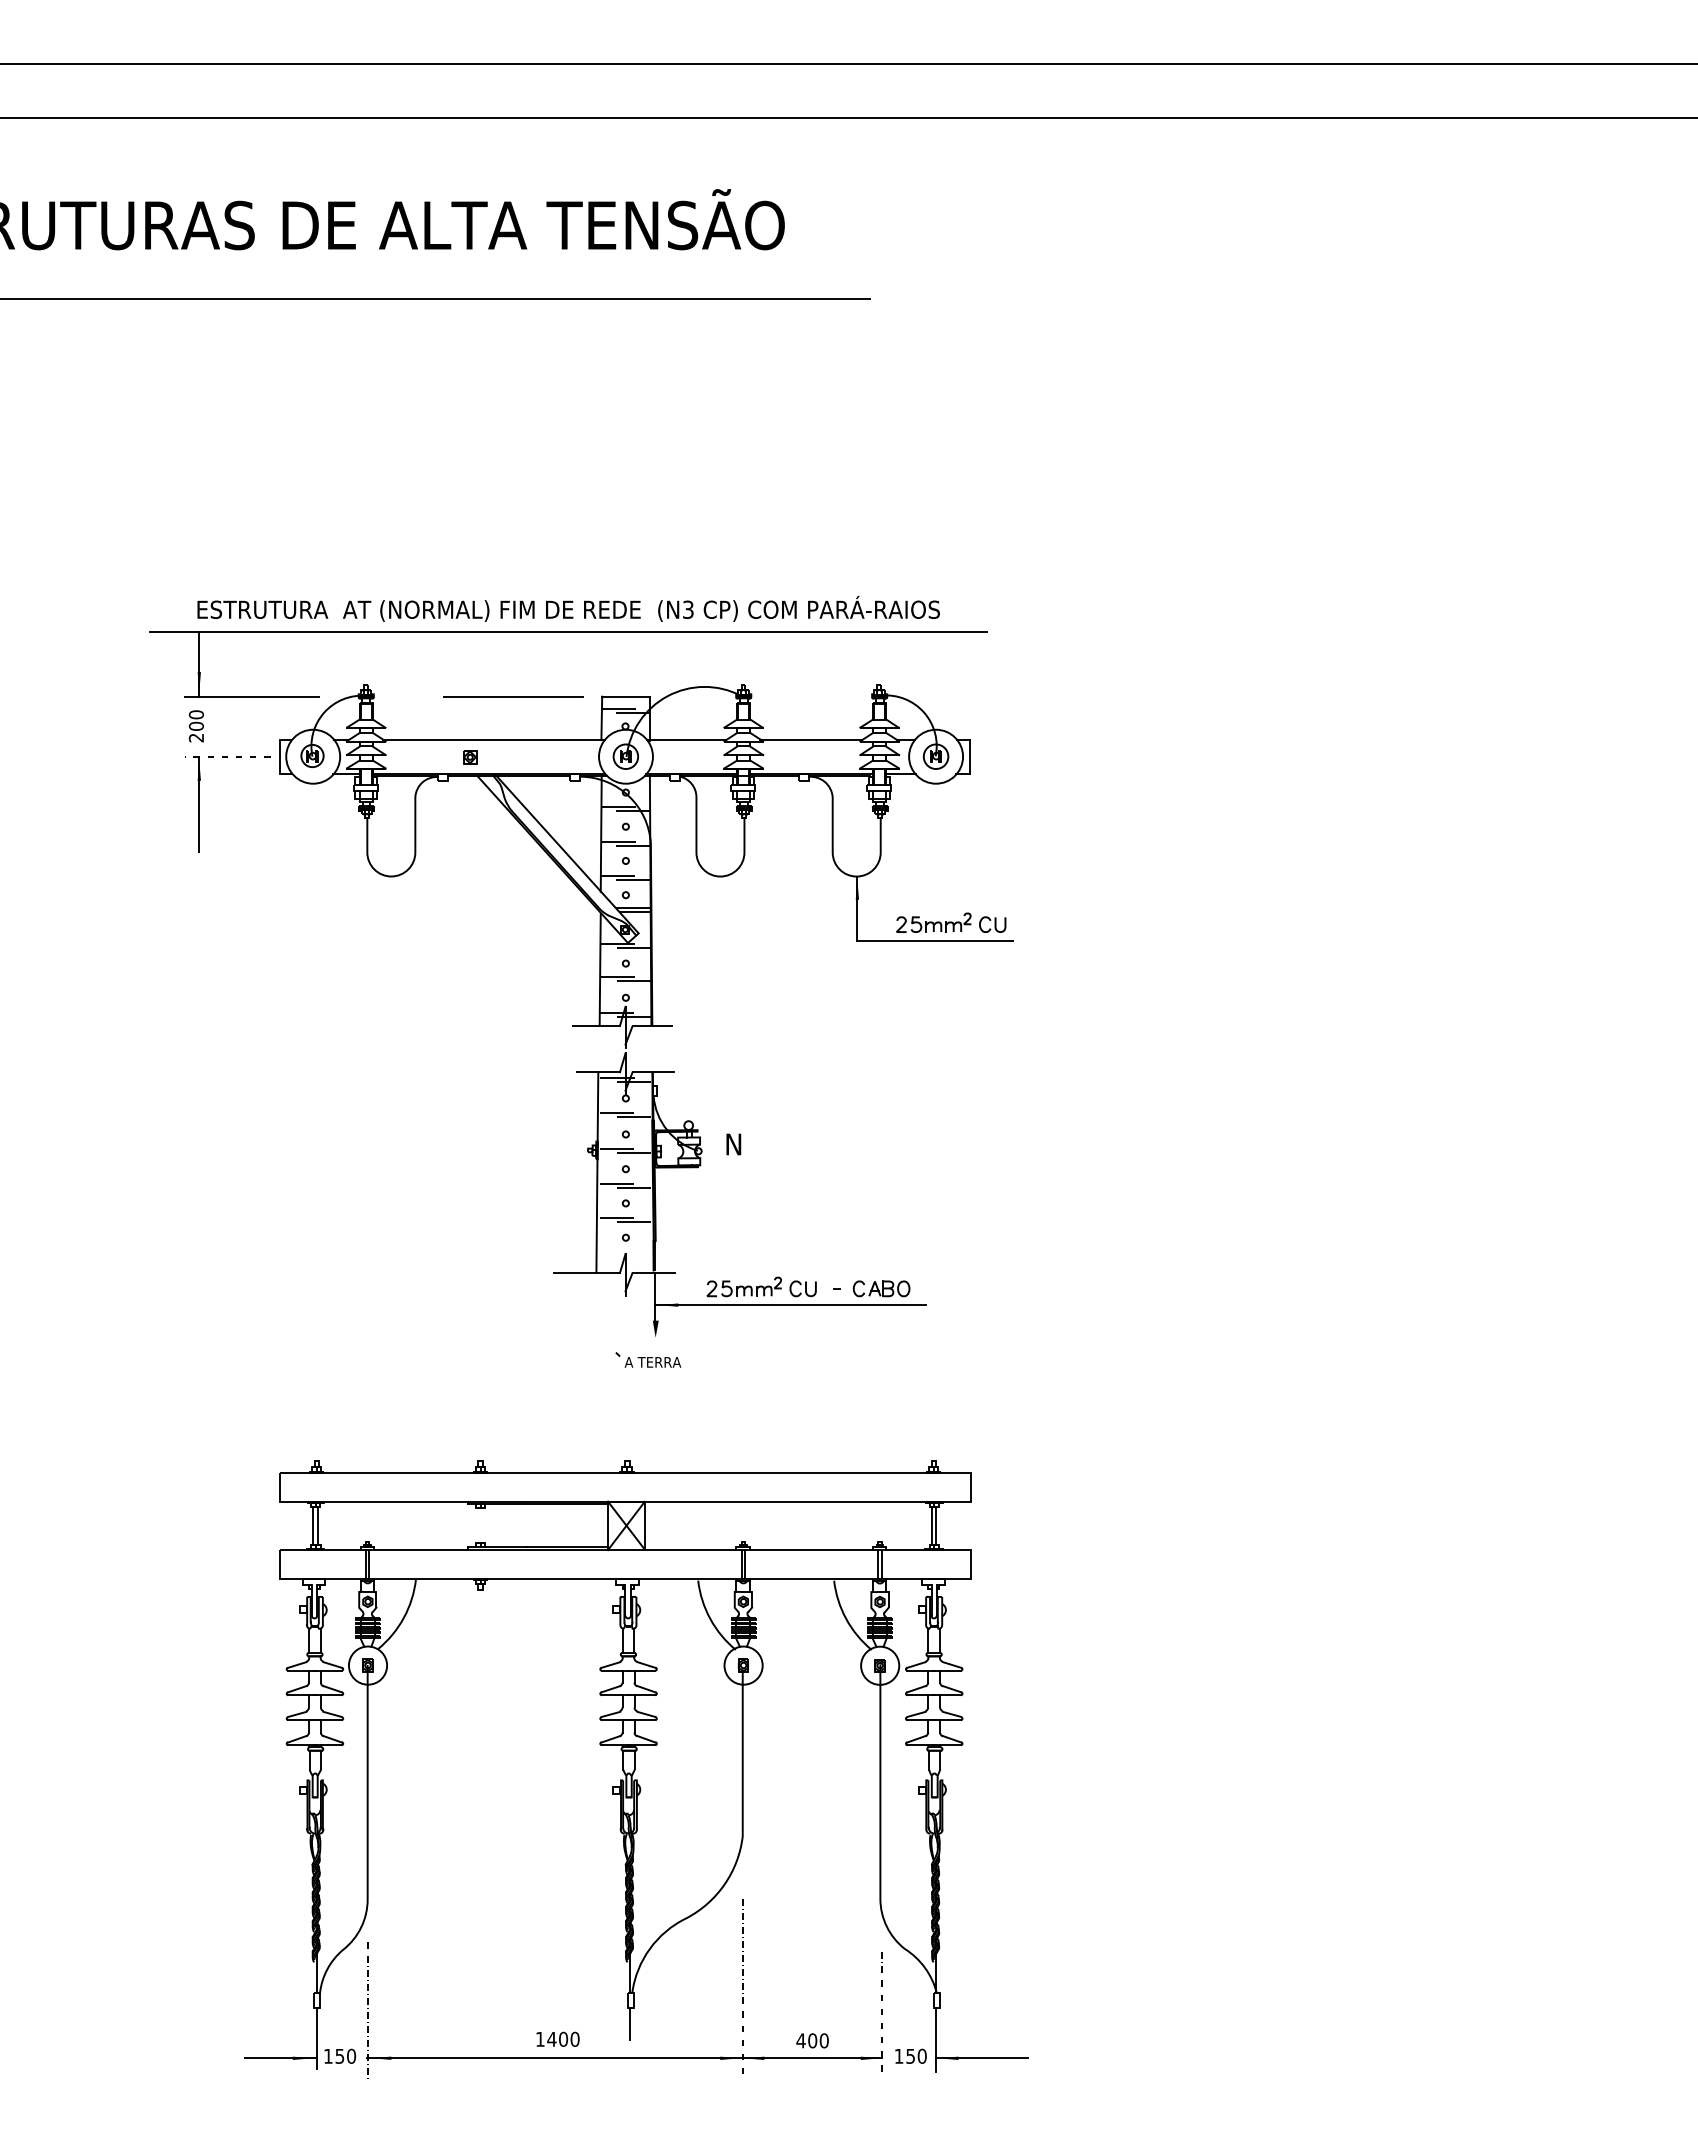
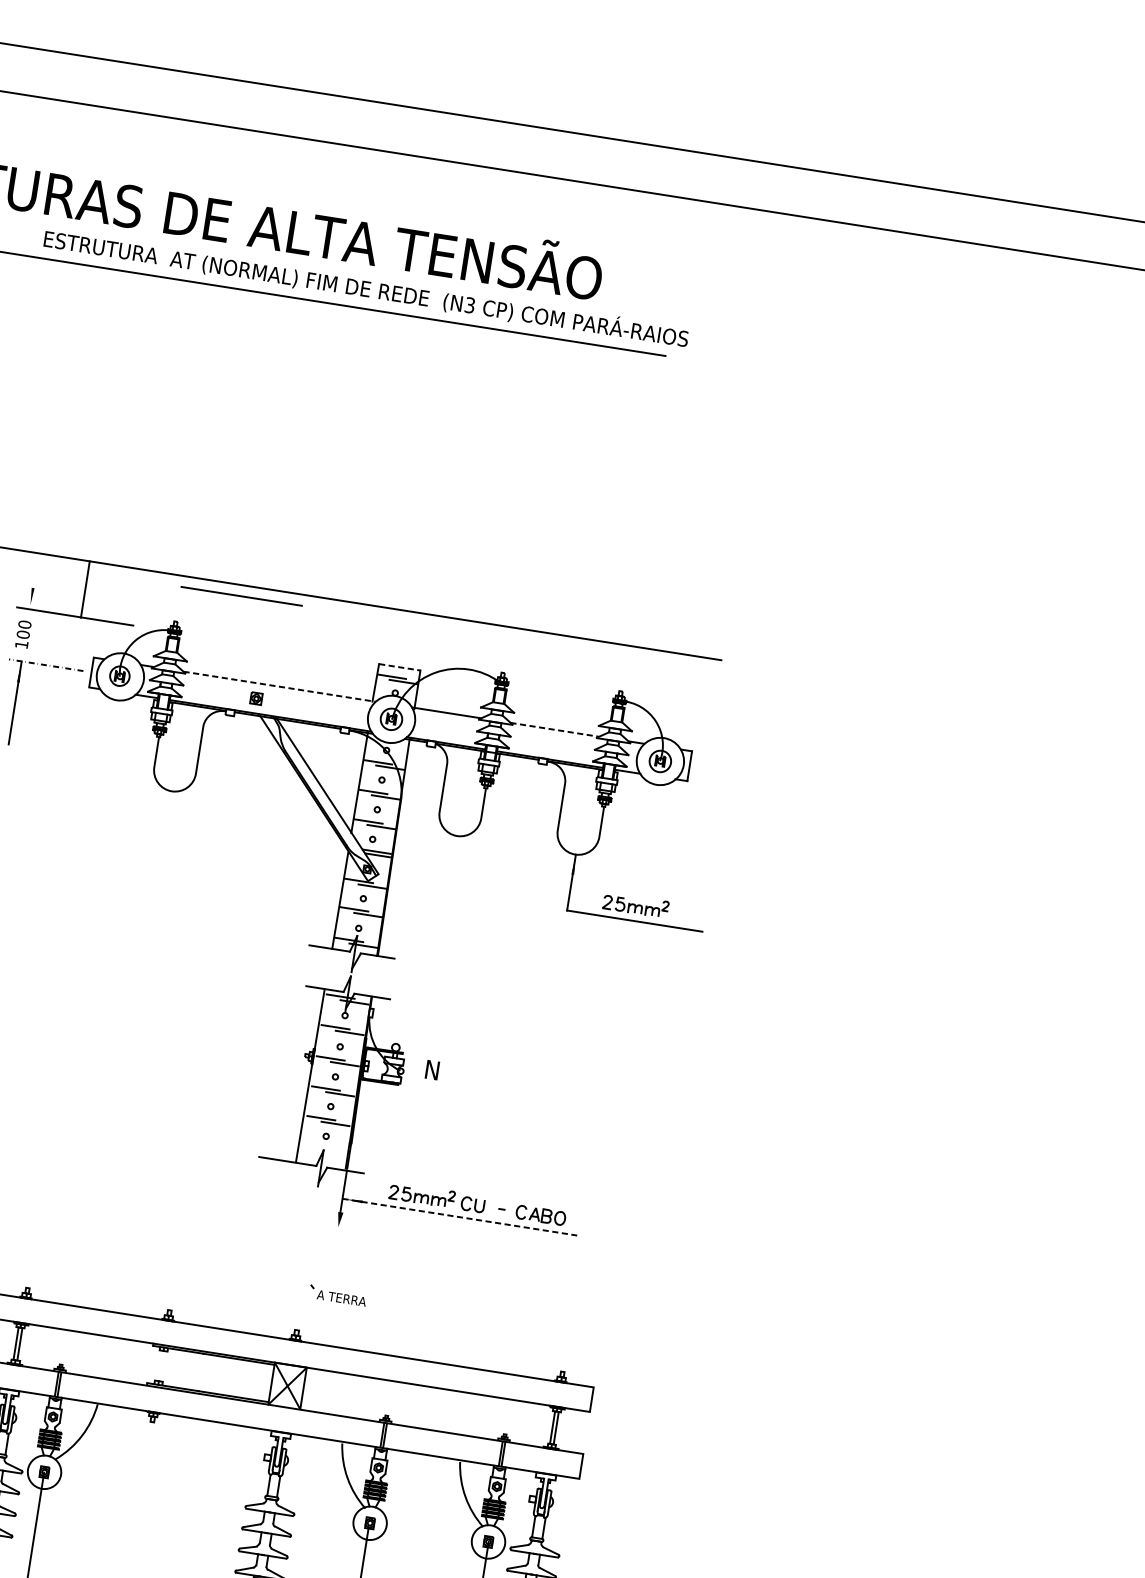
text: (568, 608) -> (366, 287), moved
line: (199, 664) -> (85, 589), moved
line: (513, 696) -> (241, 596), moved
line: (626, 696) -> (400, 667), solid -> dashed
text: (195, 737) -> (20, 644), 200 -> 100
line: (494, 739) -> (279, 686), solid -> dashed
line: (811, 739) -> (554, 729), solid -> dashed
part: (992, 924) -> (686, 914), removed
line: (791, 1305) -> (460, 1217), solid -> dashed
part: (648, 1359) -> (338, 1295), moved

